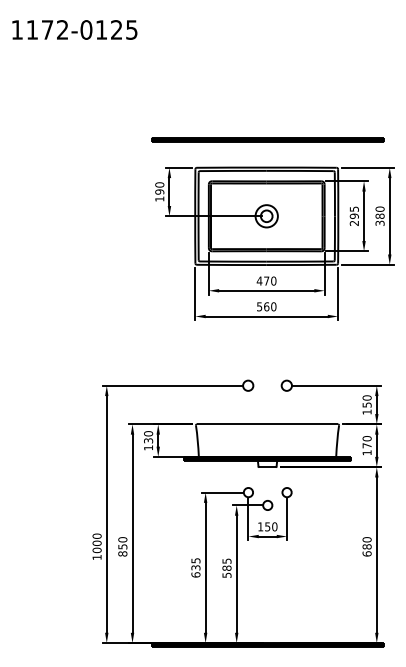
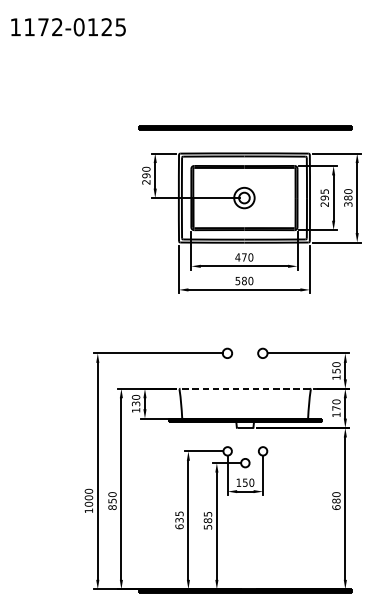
text: (159, 198) -> (146, 181), 190 -> 290
text: (266, 306) -> (244, 280), 560 -> 580
line: (267, 424) -> (245, 388), solid -> dashed

